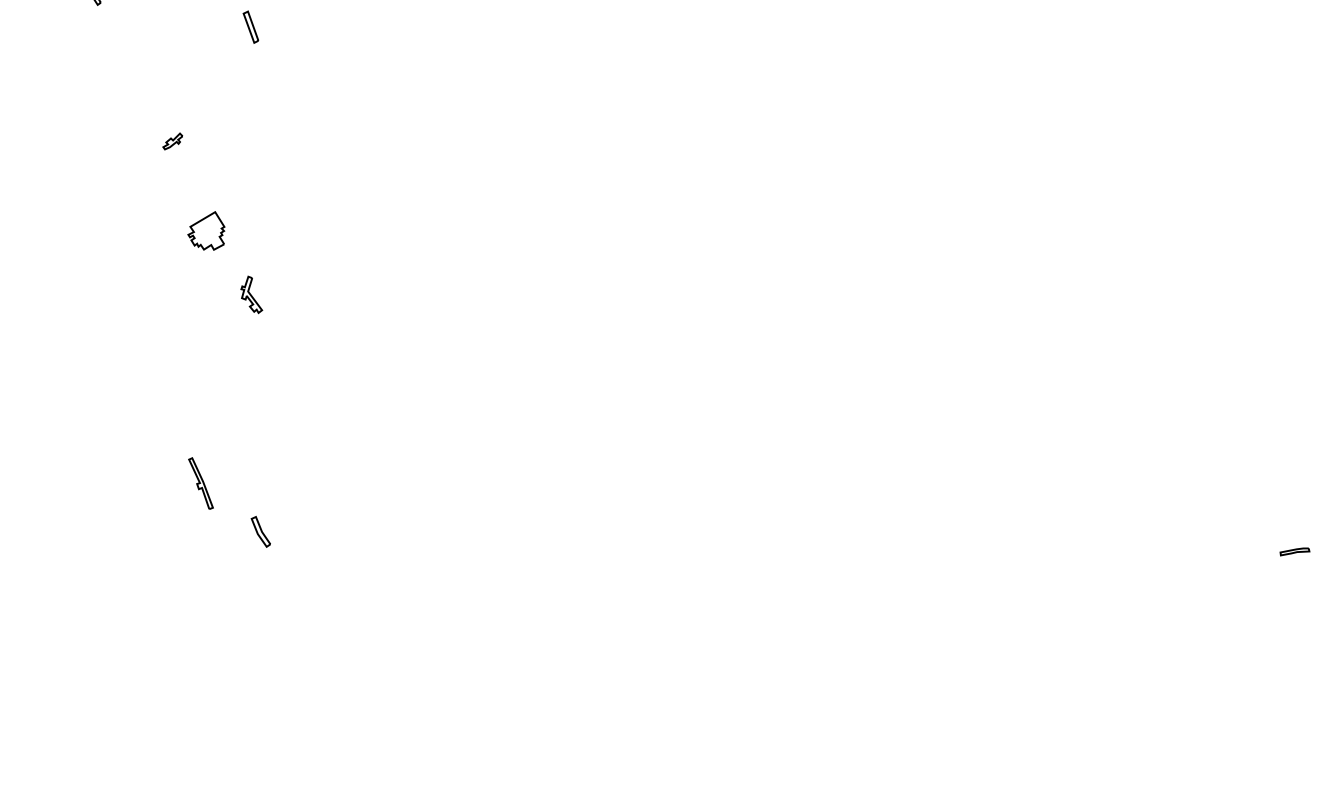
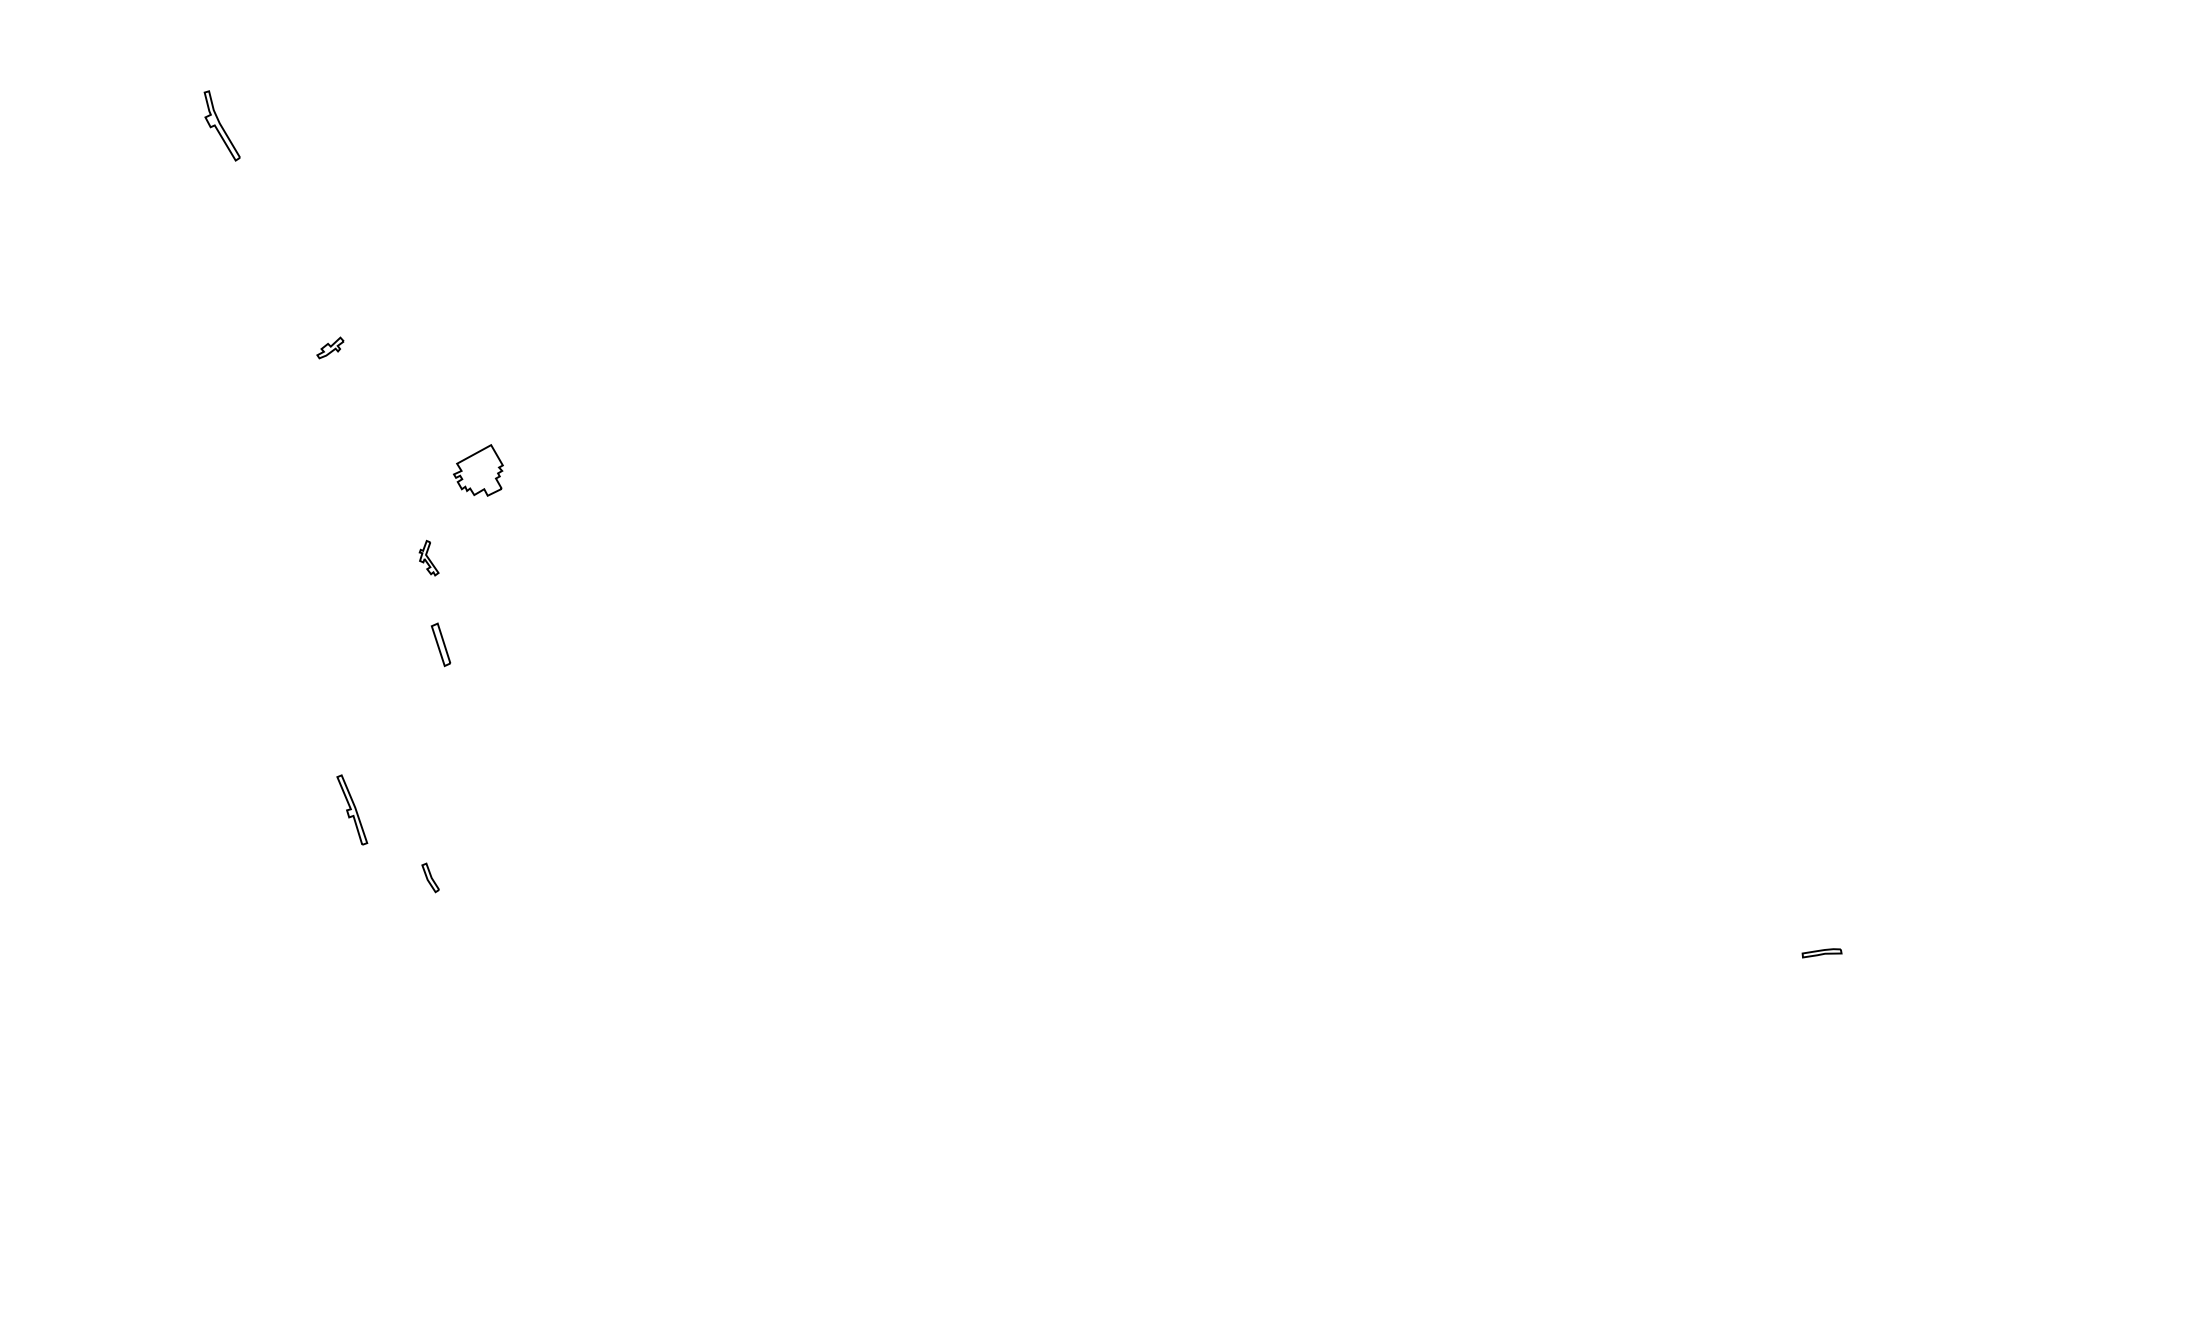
part: (250, 27) -> (440, 644), moved
part: (206, 231) -> (478, 470), moved
part: (251, 294) -> (428, 557), size x0.7
part: (260, 531) -> (430, 877), size x0.7

